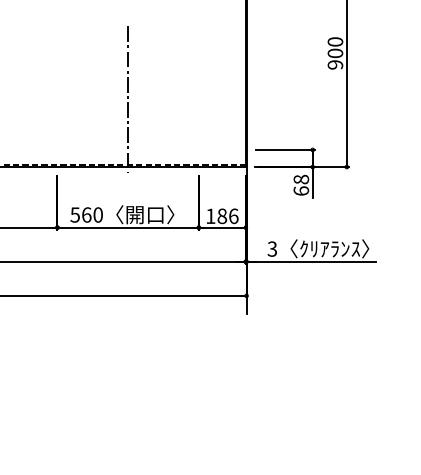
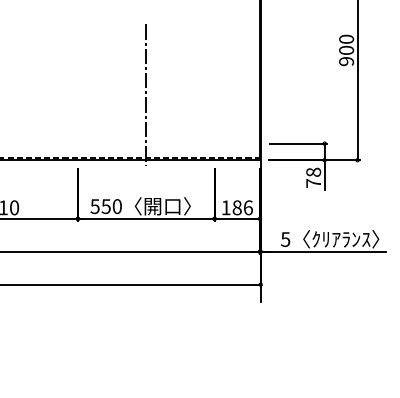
text: (301, 190) -> (313, 182), 68 -> 78
text: (86, 214) -> (106, 206), 560 -> 550
text: (272, 248) -> (285, 238), 3 -> 5

